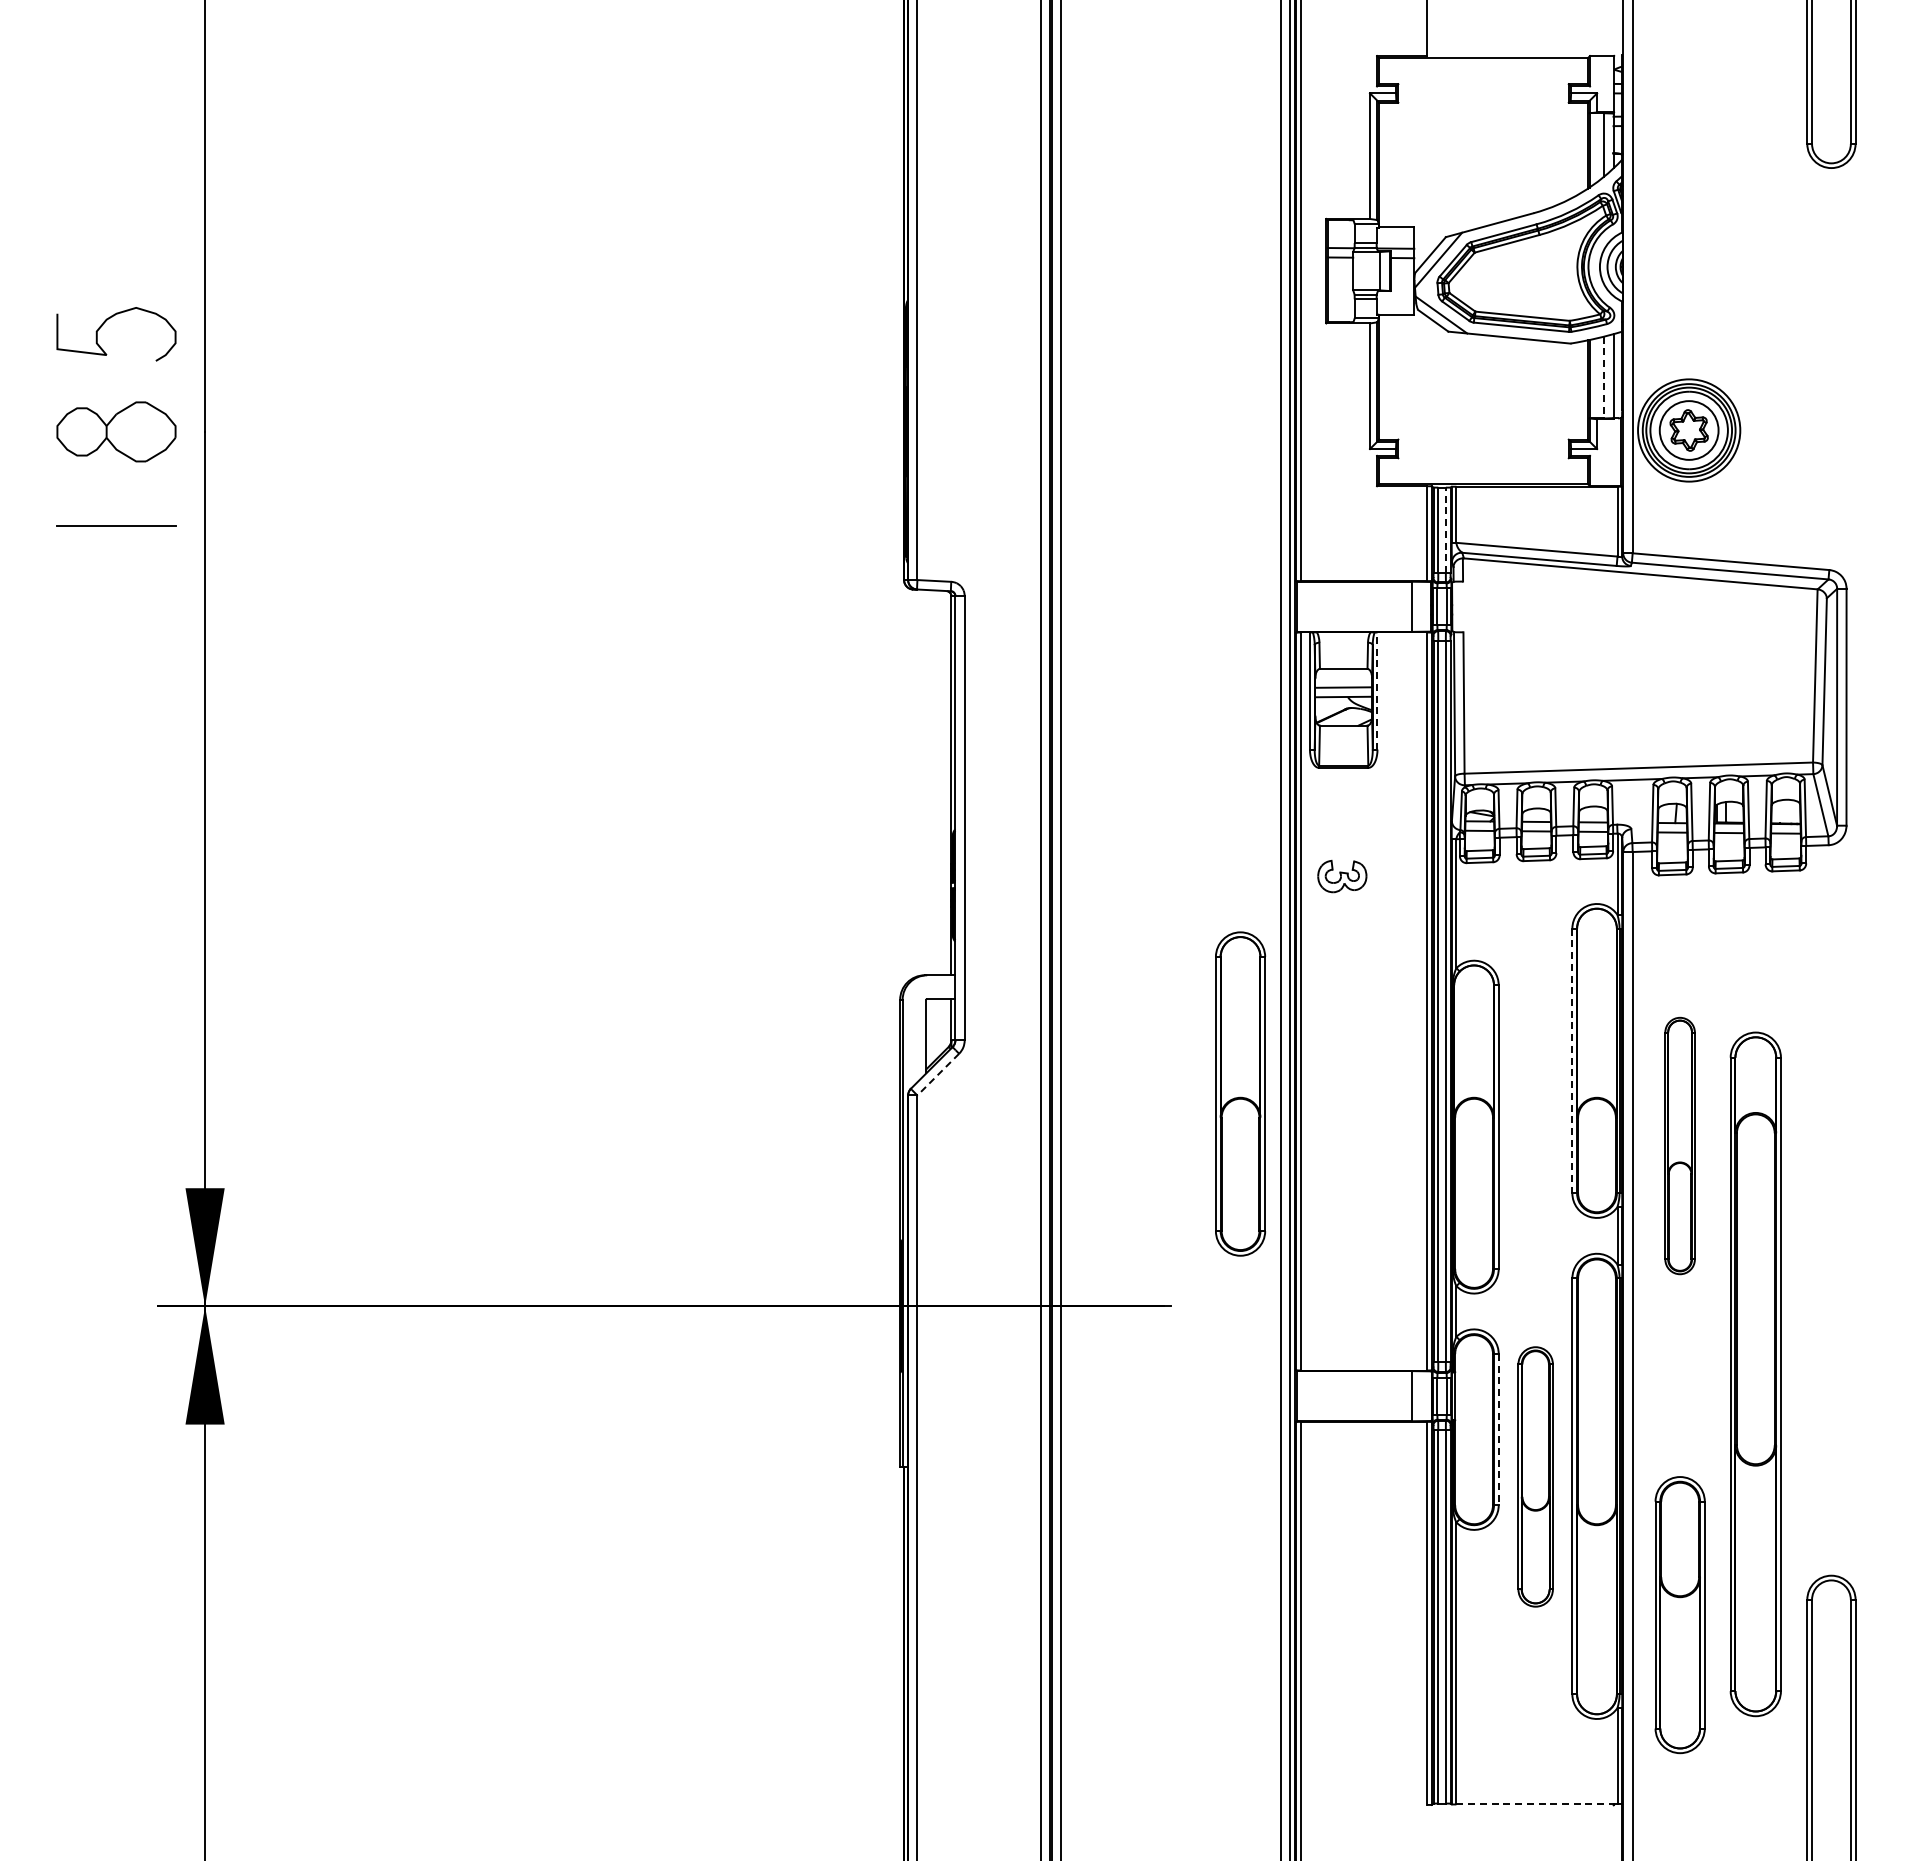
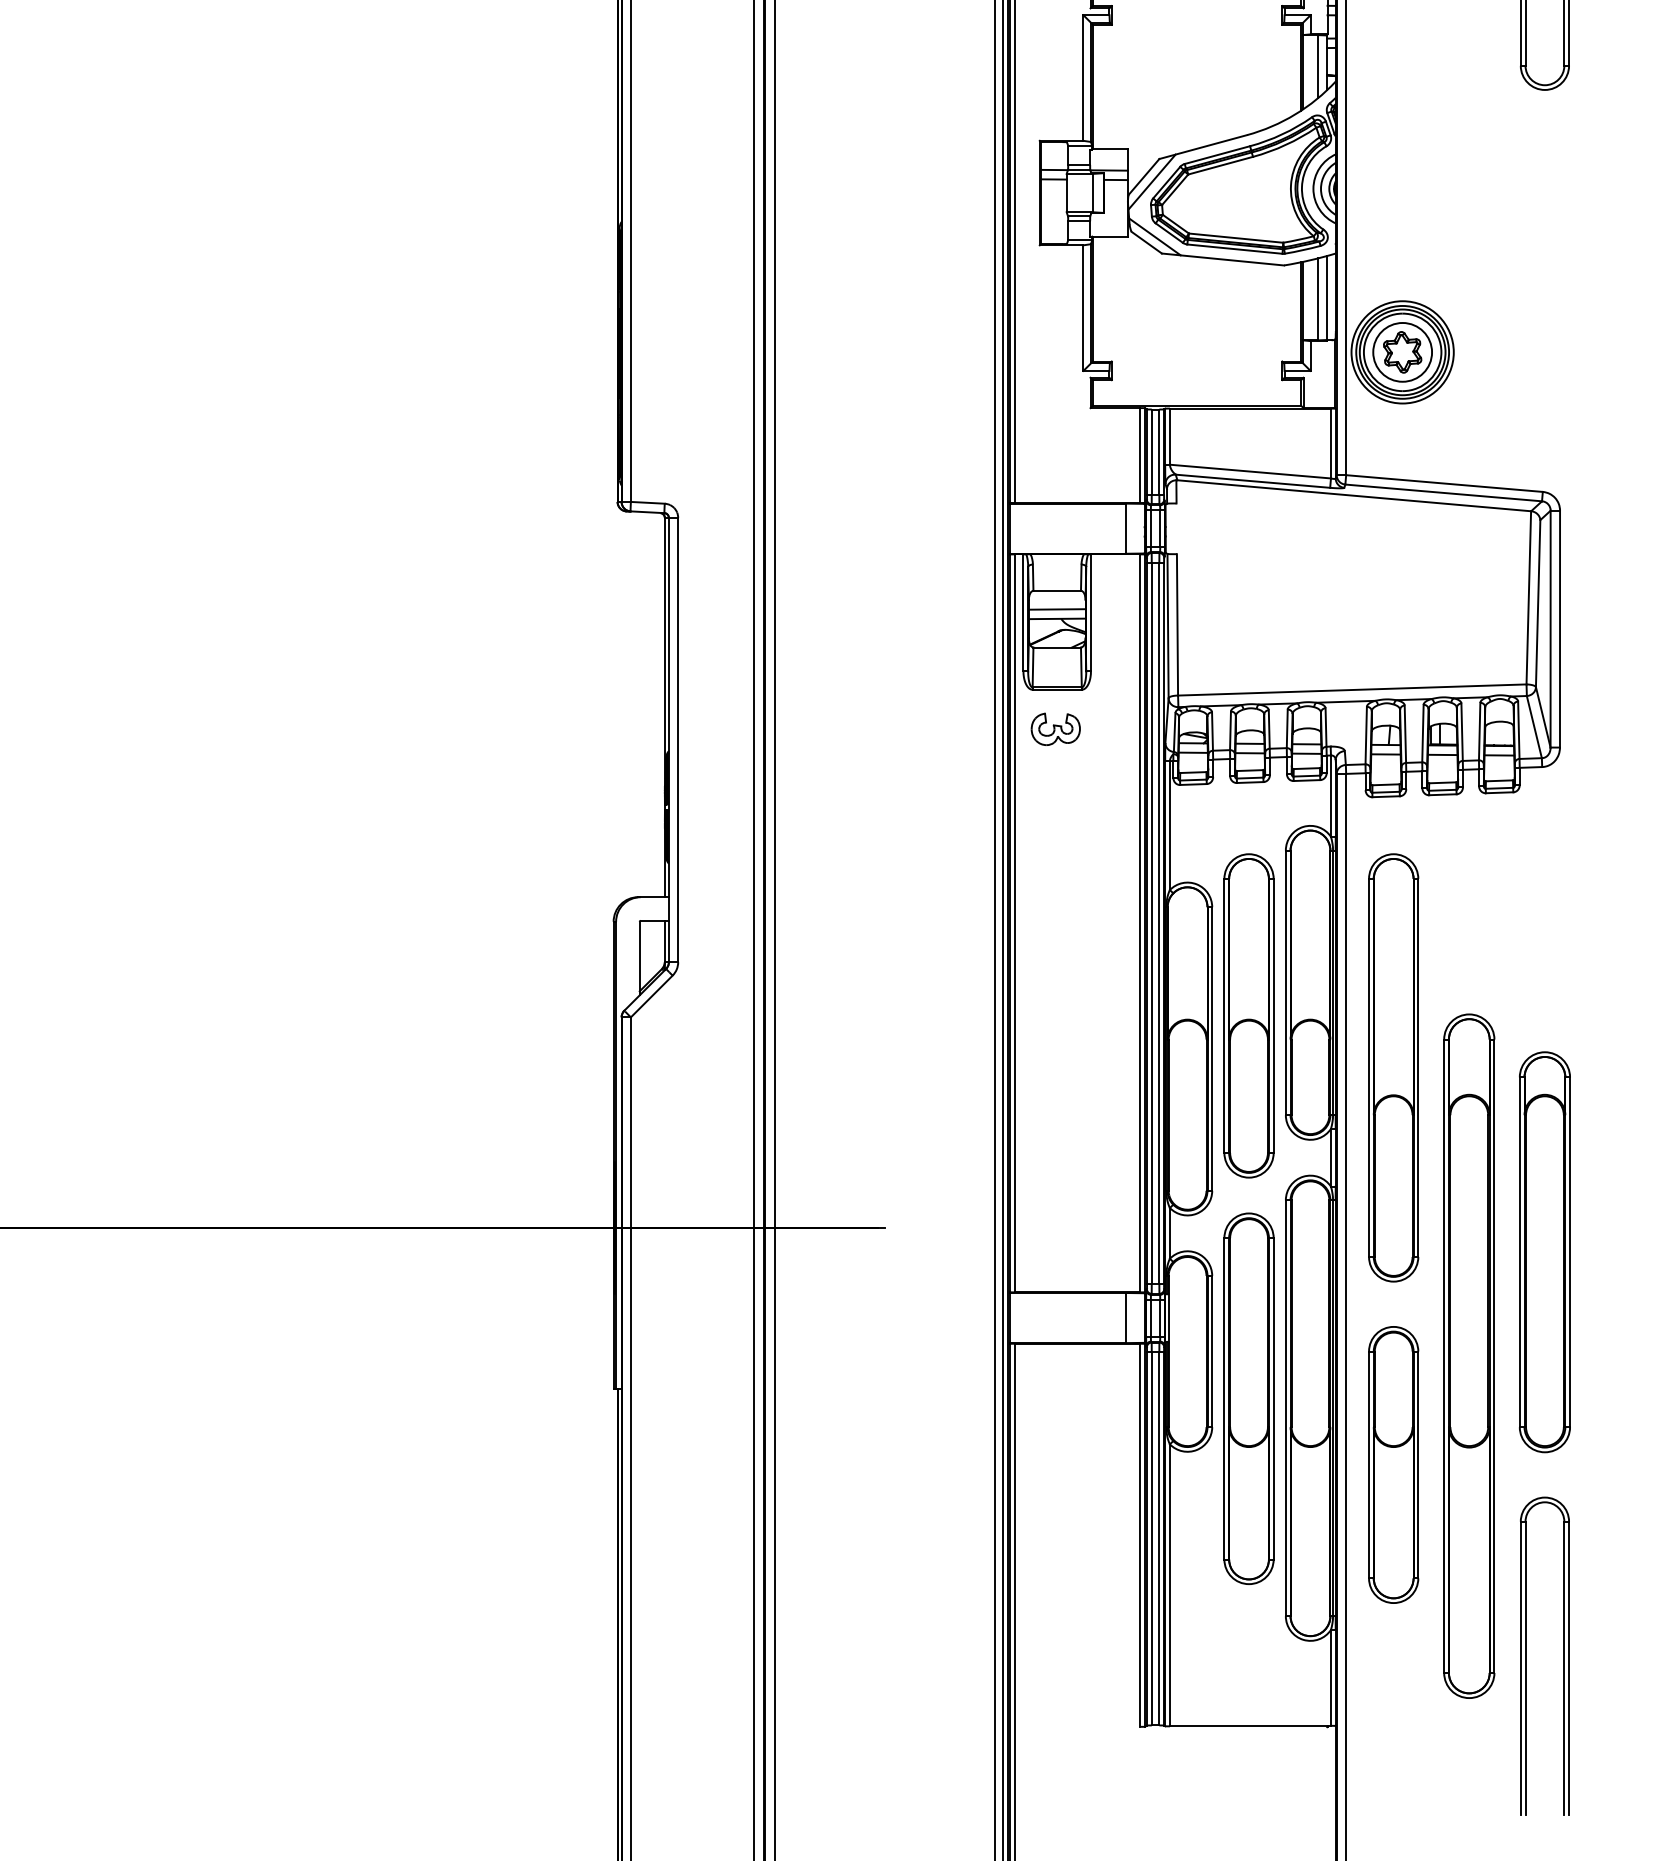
line: (1604, 377) -> (1317, 299), dashed -> solid
line: (1445, 530) -> (1158, 452), dashed -> solid
line: (1377, 691) -> (1090, 613), dashed -> solid
part: (1342, 876) -> (1055, 729), moved
line: (1572, 1061) -> (1285, 983), dashed -> solid
line: (938, 1074) -> (651, 996), dashed -> solid
part: (1240, 1093) -> (1248, 1015), moved
part: (1679, 1145) -> (1392, 1067), size x1.67
part: (1831, 1330) -> (1544, 1252), added
part: (1755, 1374) -> (1468, 1356), moved
line: (1498, 1429) -> (1211, 1351), dashed -> solid
part: (1535, 1476) -> (1248, 1398), size x1.43
part: (1679, 1615) -> (1392, 1465), moved
line: (1535, 1804) -> (1248, 1726), dashed -> solid

